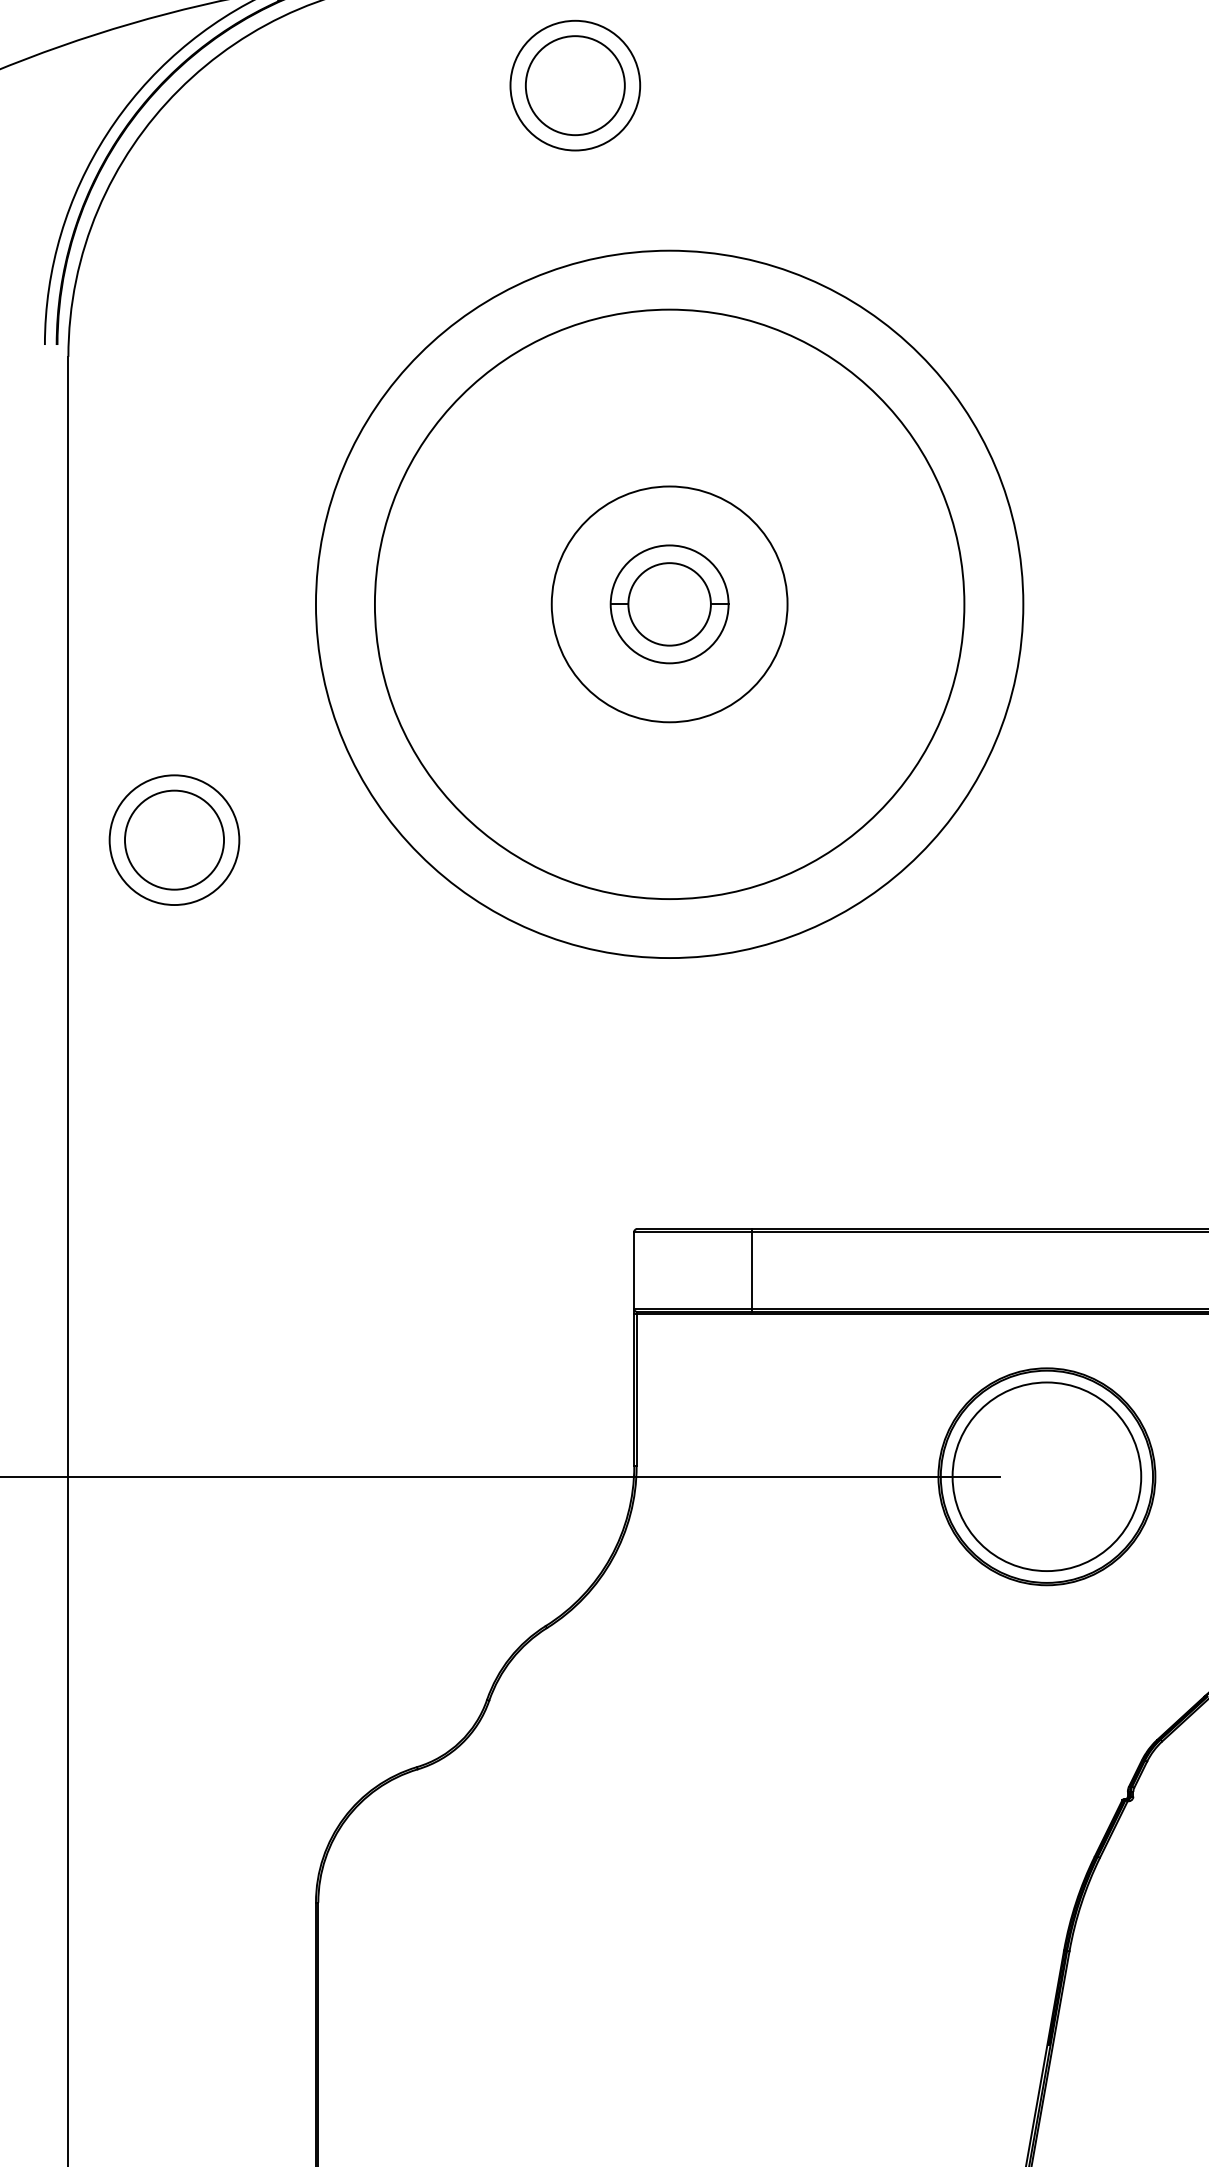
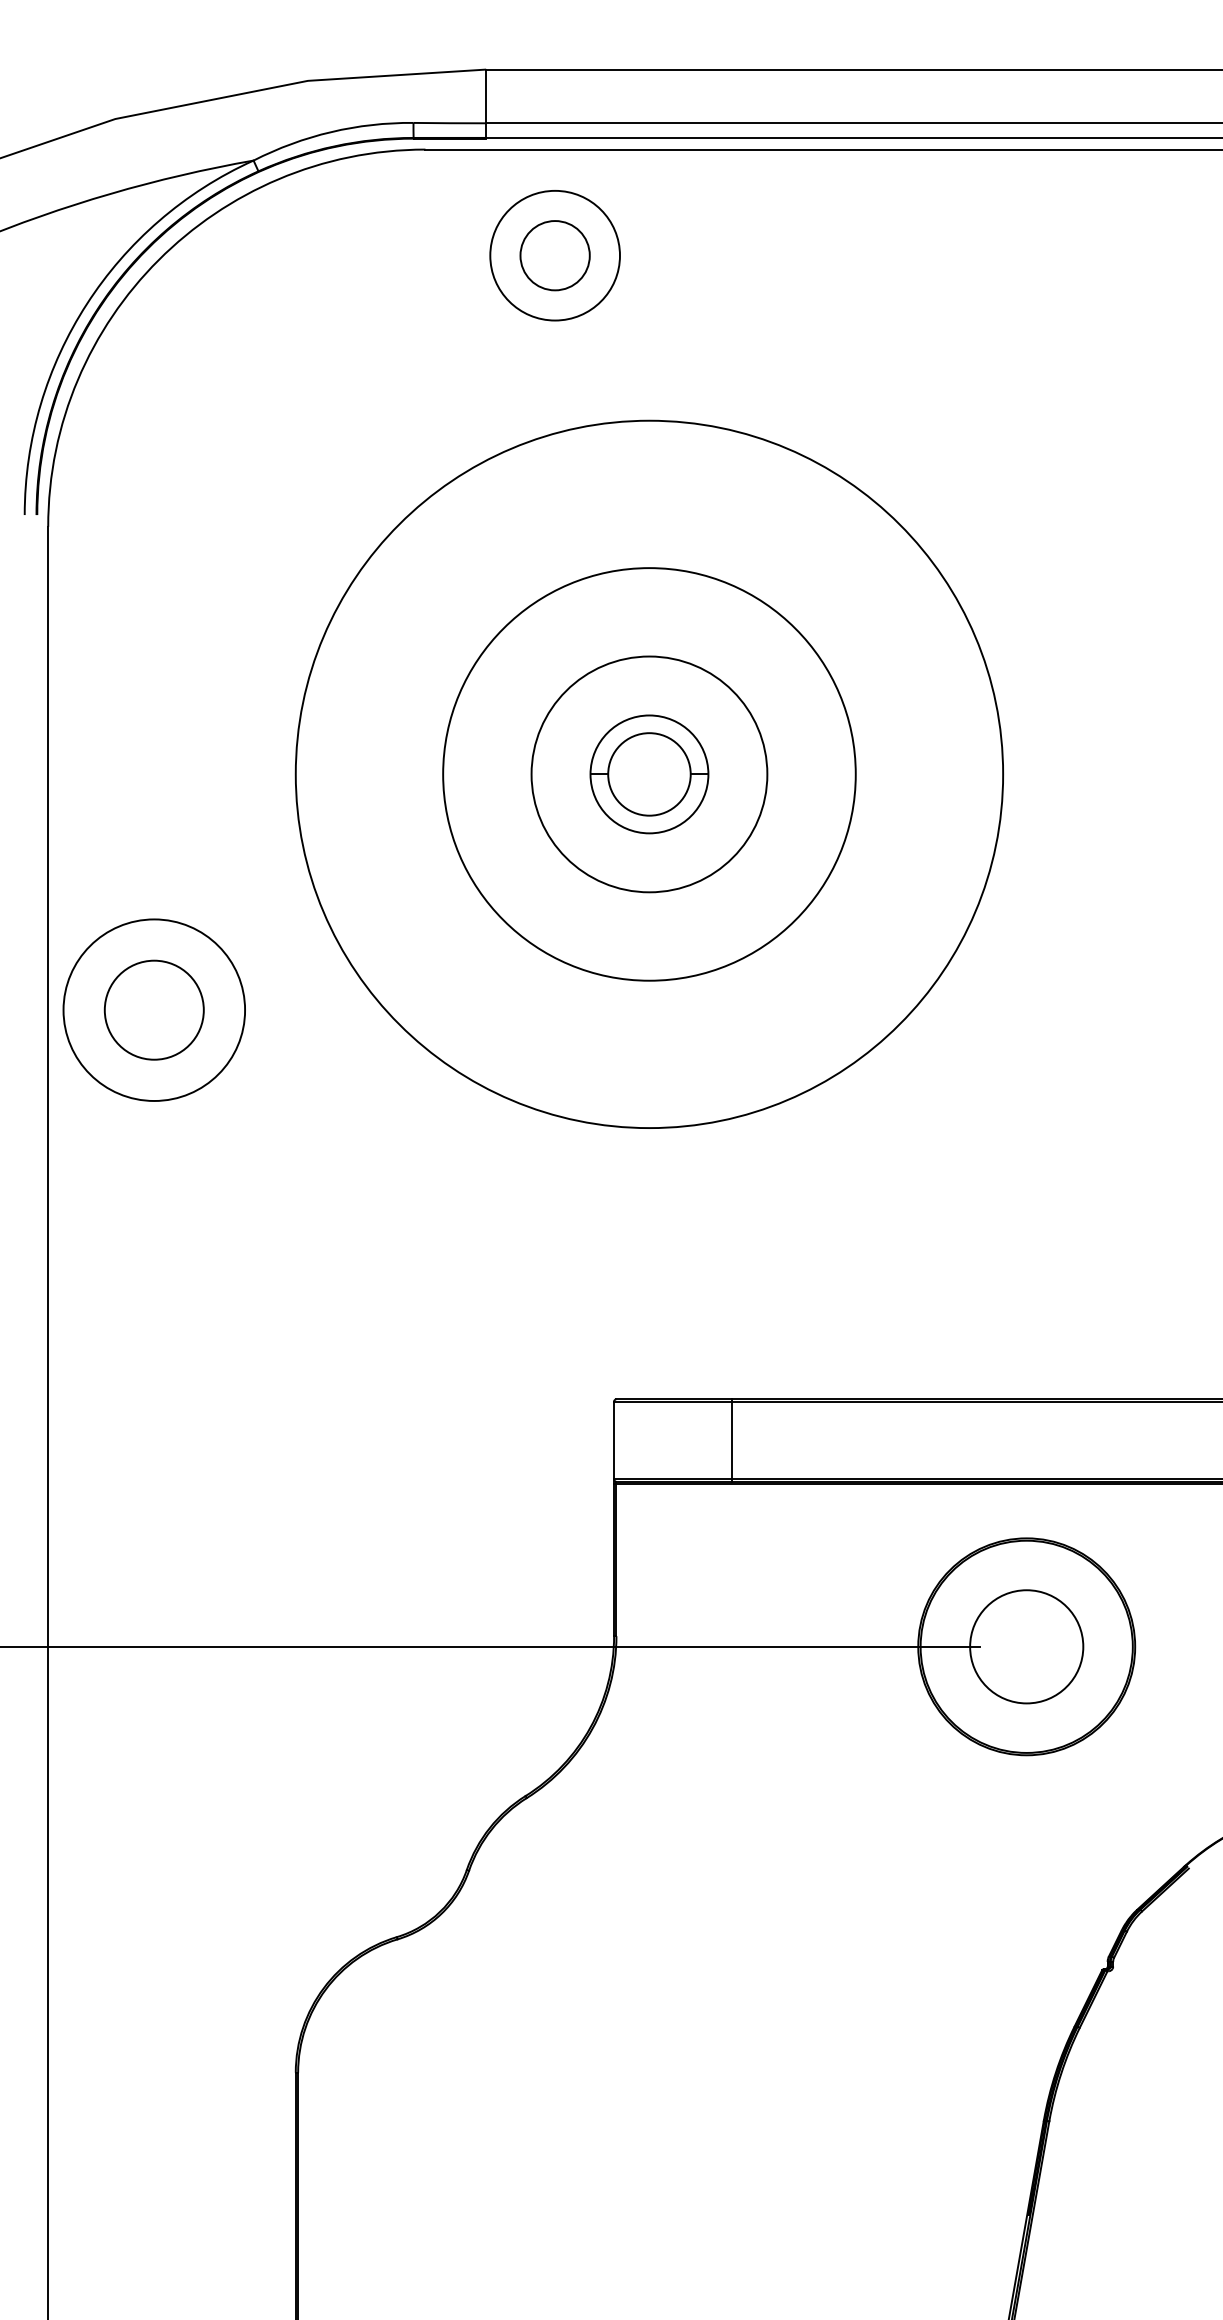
circle: (574, 85) -> (554, 255), size x0.7
circle: (669, 604) -> (649, 774), size x0.7
circle: (174, 840) -> (154, 1010), size x1.4
circle: (1046, 1476) -> (1026, 1646), size x0.6

